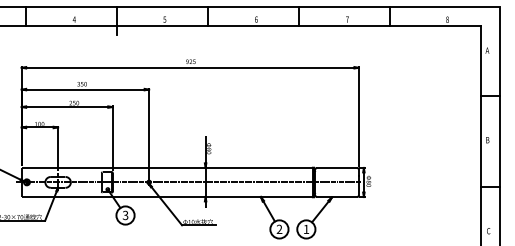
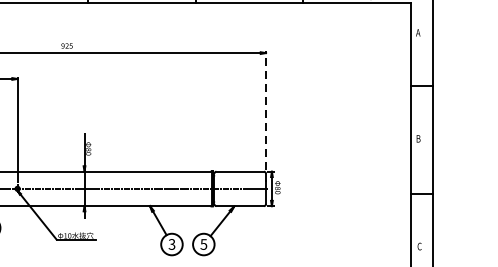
line: (358, 115) -> (265, 109), solid -> dashed
text: (279, 229) -> (172, 244), 2 -> 3
text: (306, 229) -> (203, 244), 1 -> 5

